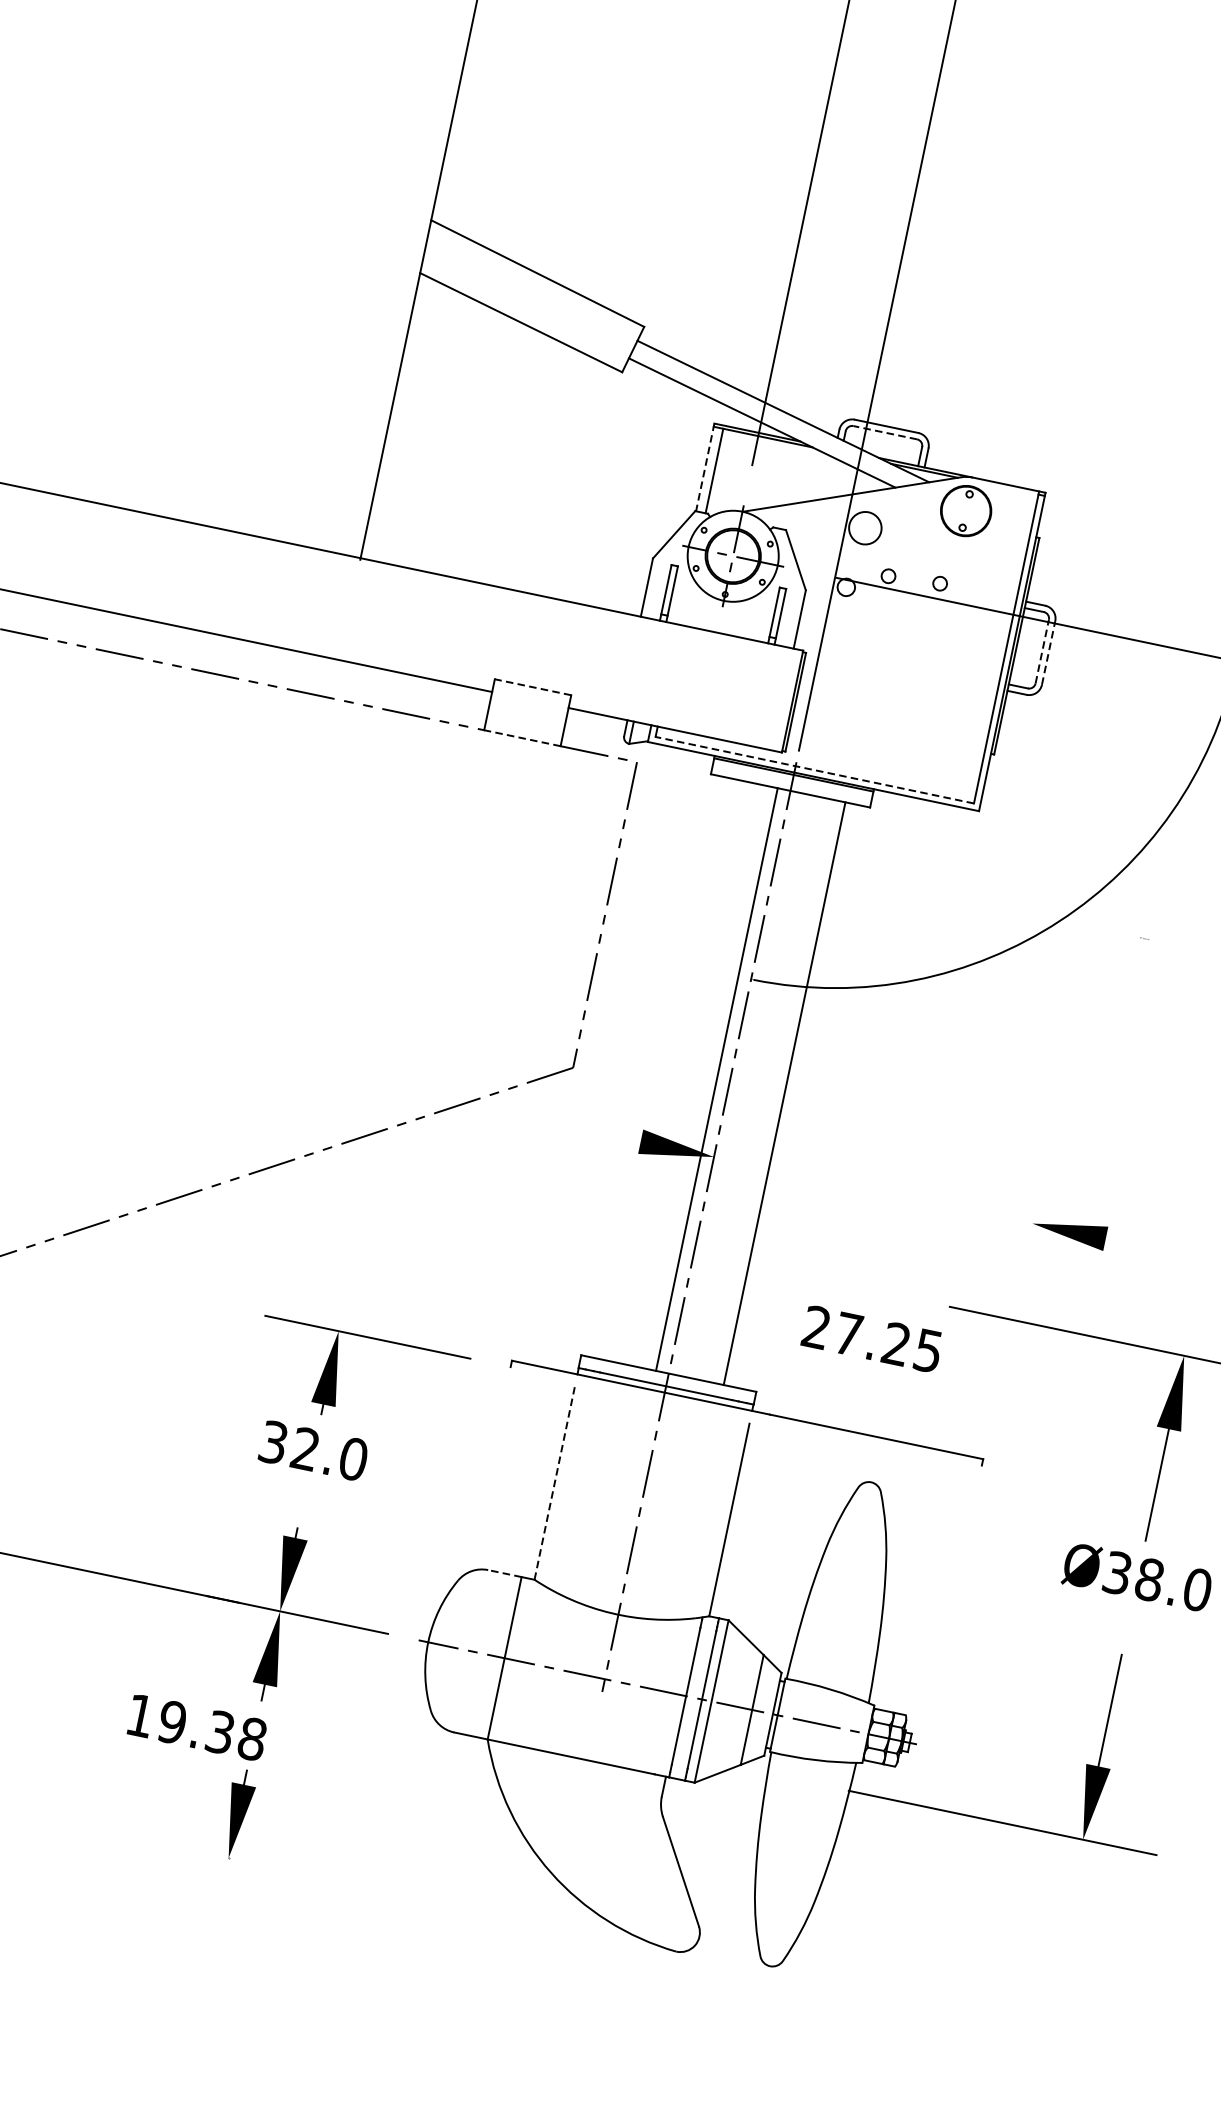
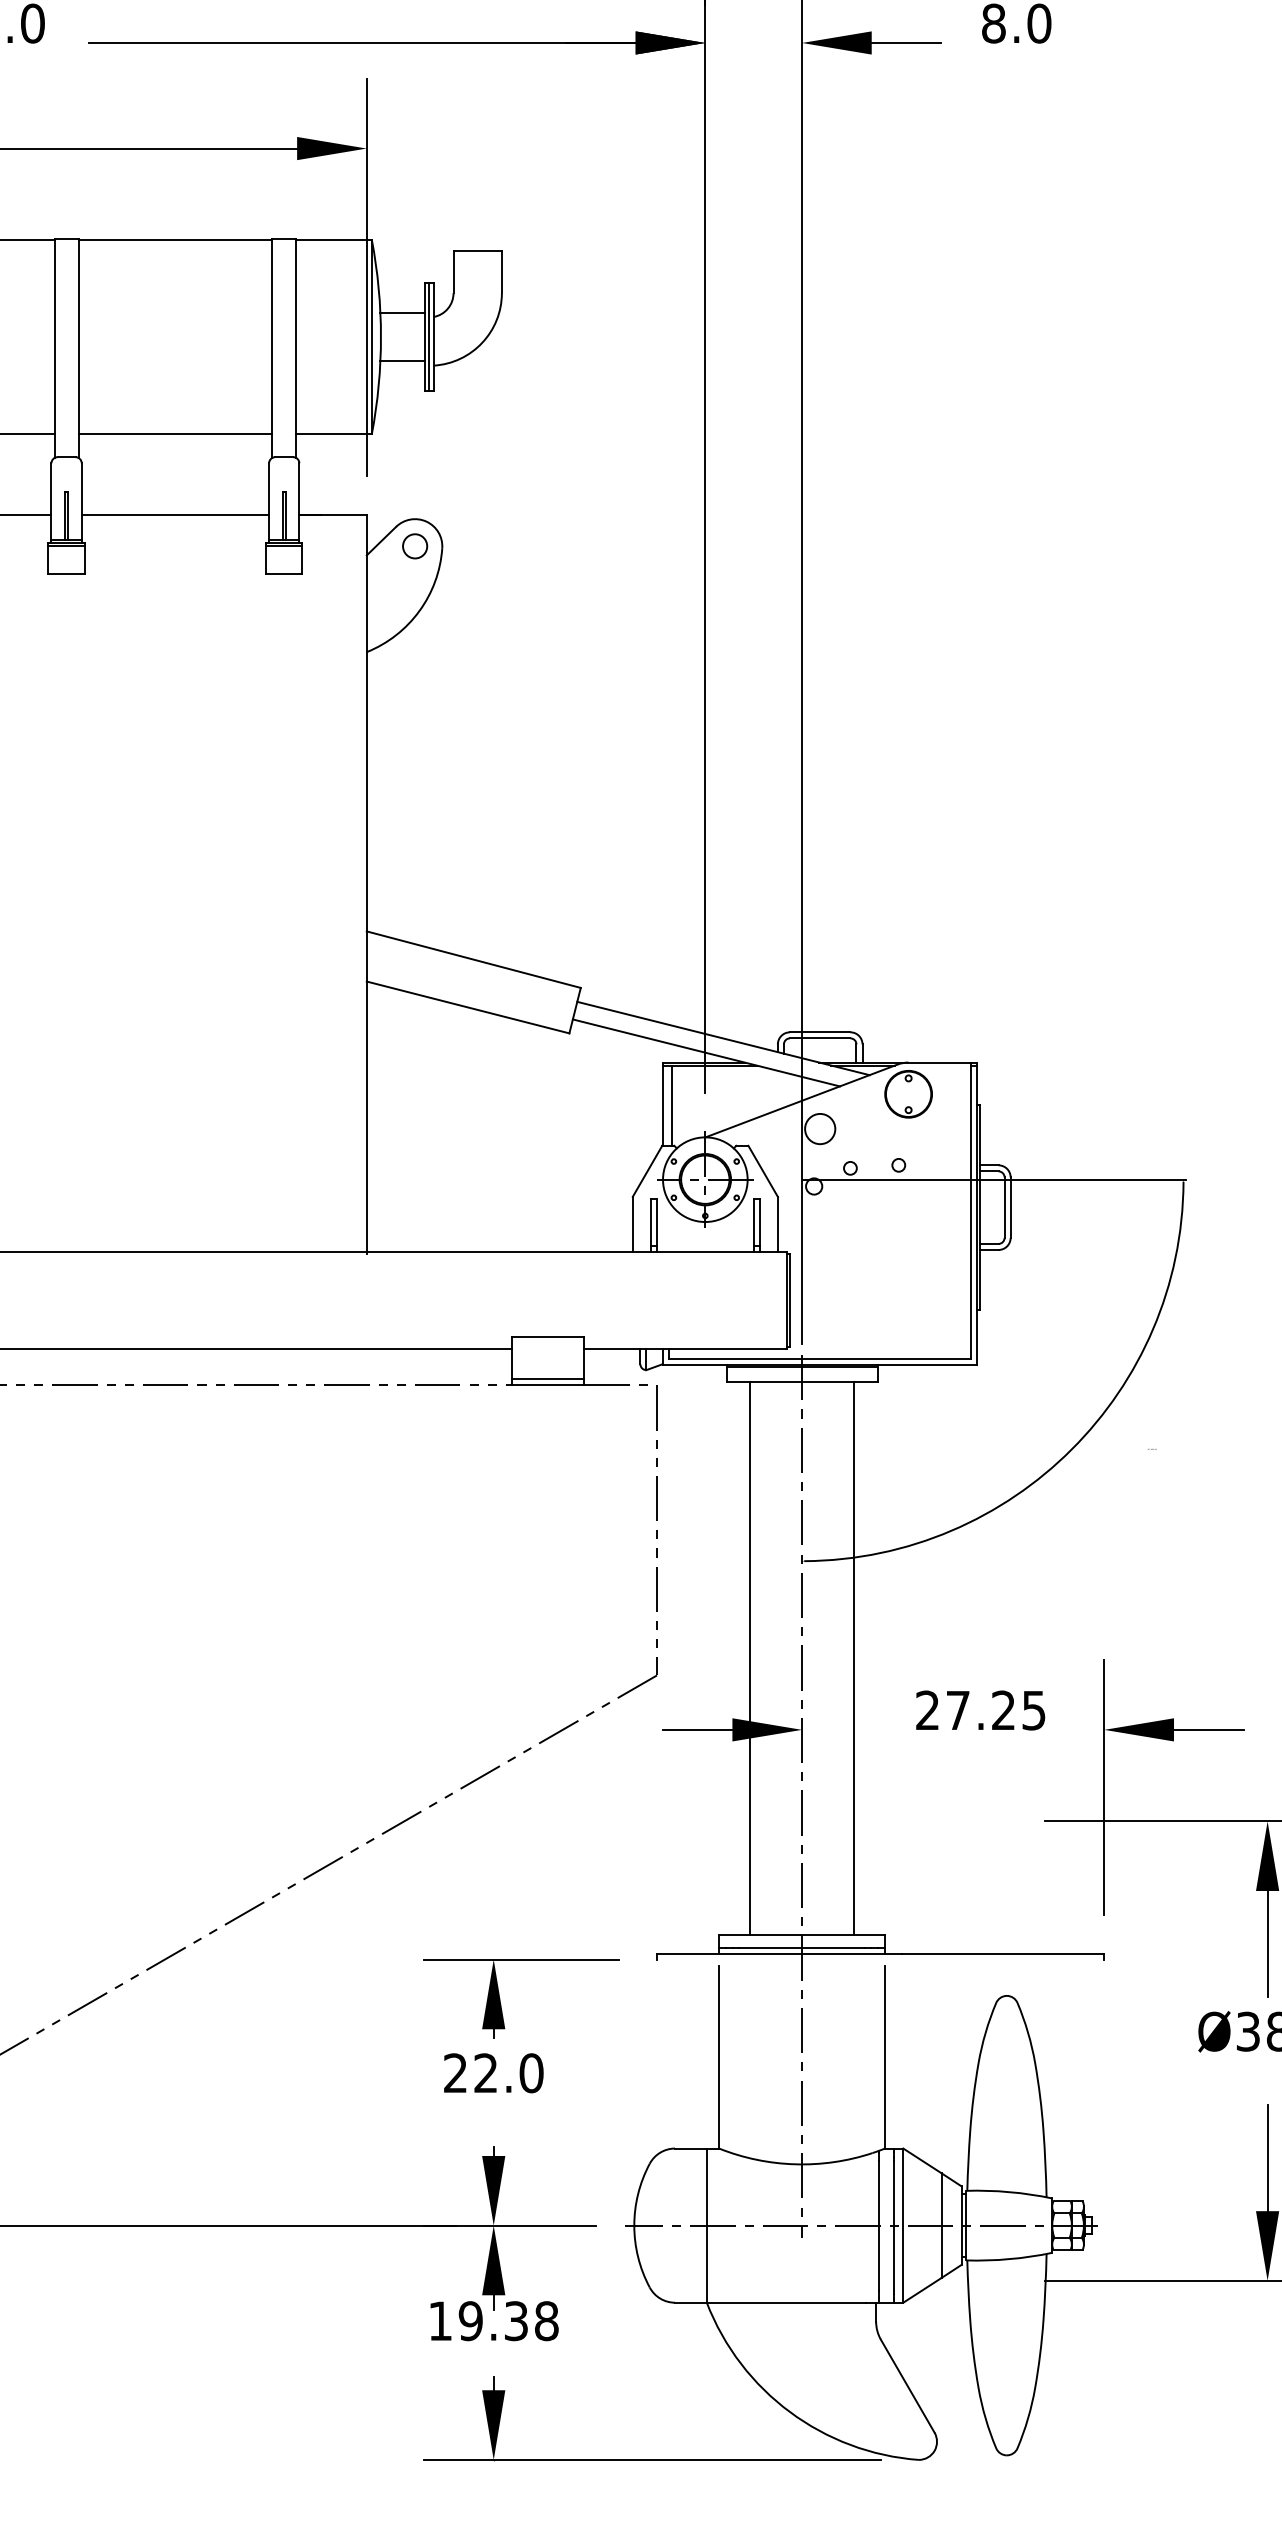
line: (884, 432) -> (819, 1038), dashed -> solid
line: (705, 467) -> (663, 1104), dashed -> solid
line: (1042, 651) -> (1004, 1207), dashed -> solid
line: (1048, 652) -> (1010, 1207), dashed -> solid
line: (532, 686) -> (547, 1336), dashed -> solid
line: (523, 732) -> (547, 1379), added
line: (521, 738) -> (547, 1385), dashed -> solid
line: (814, 769) -> (819, 1358), dashed -> solid
line: (716, 1079) -> (749, 1658), moved
line: (603, 1133) -> (697, 1729), added
line: (1142, 1246) -> (1208, 1729), added
line: (1019, 1284) -> (1104, 1787), added
text: (872, 1339) -> (980, 1710), moved
text: (273, 1442) -> (455, 2073), 32.0 -> 22.0
line: (555, 1482) -> (719, 2056), dashed -> solid
line: (504, 1573) -> (690, 2148), dashed -> solid
text: (197, 1728) -> (494, 2321), moved
line: (395, 1892) -> (652, 2459), added

